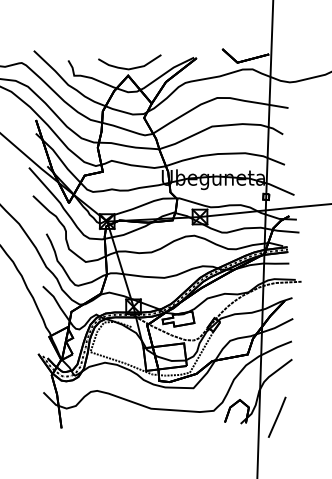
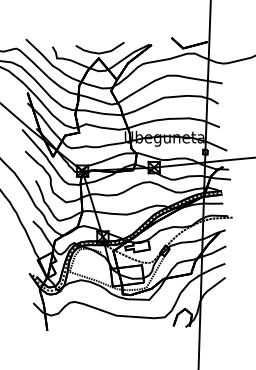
line: (276, 416) -> (213, 321), removed

